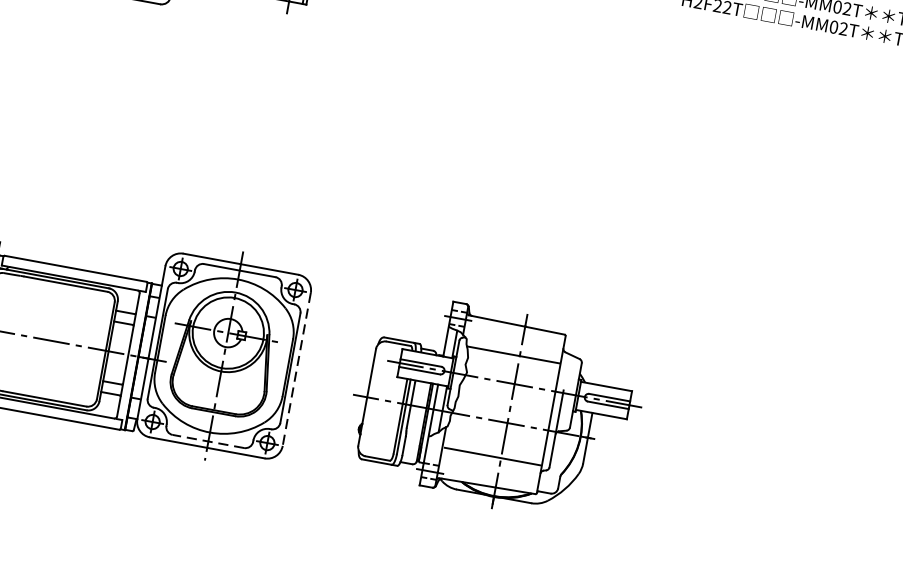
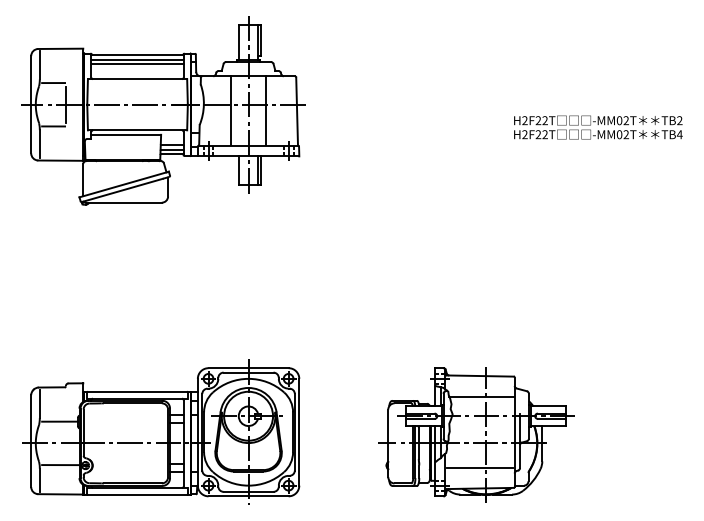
line: (297, 369) -> (299, 432), dashed -> solid
part: (495, 407) -> (476, 434), moved
line: (208, 440) -> (248, 491), dashed -> solid

